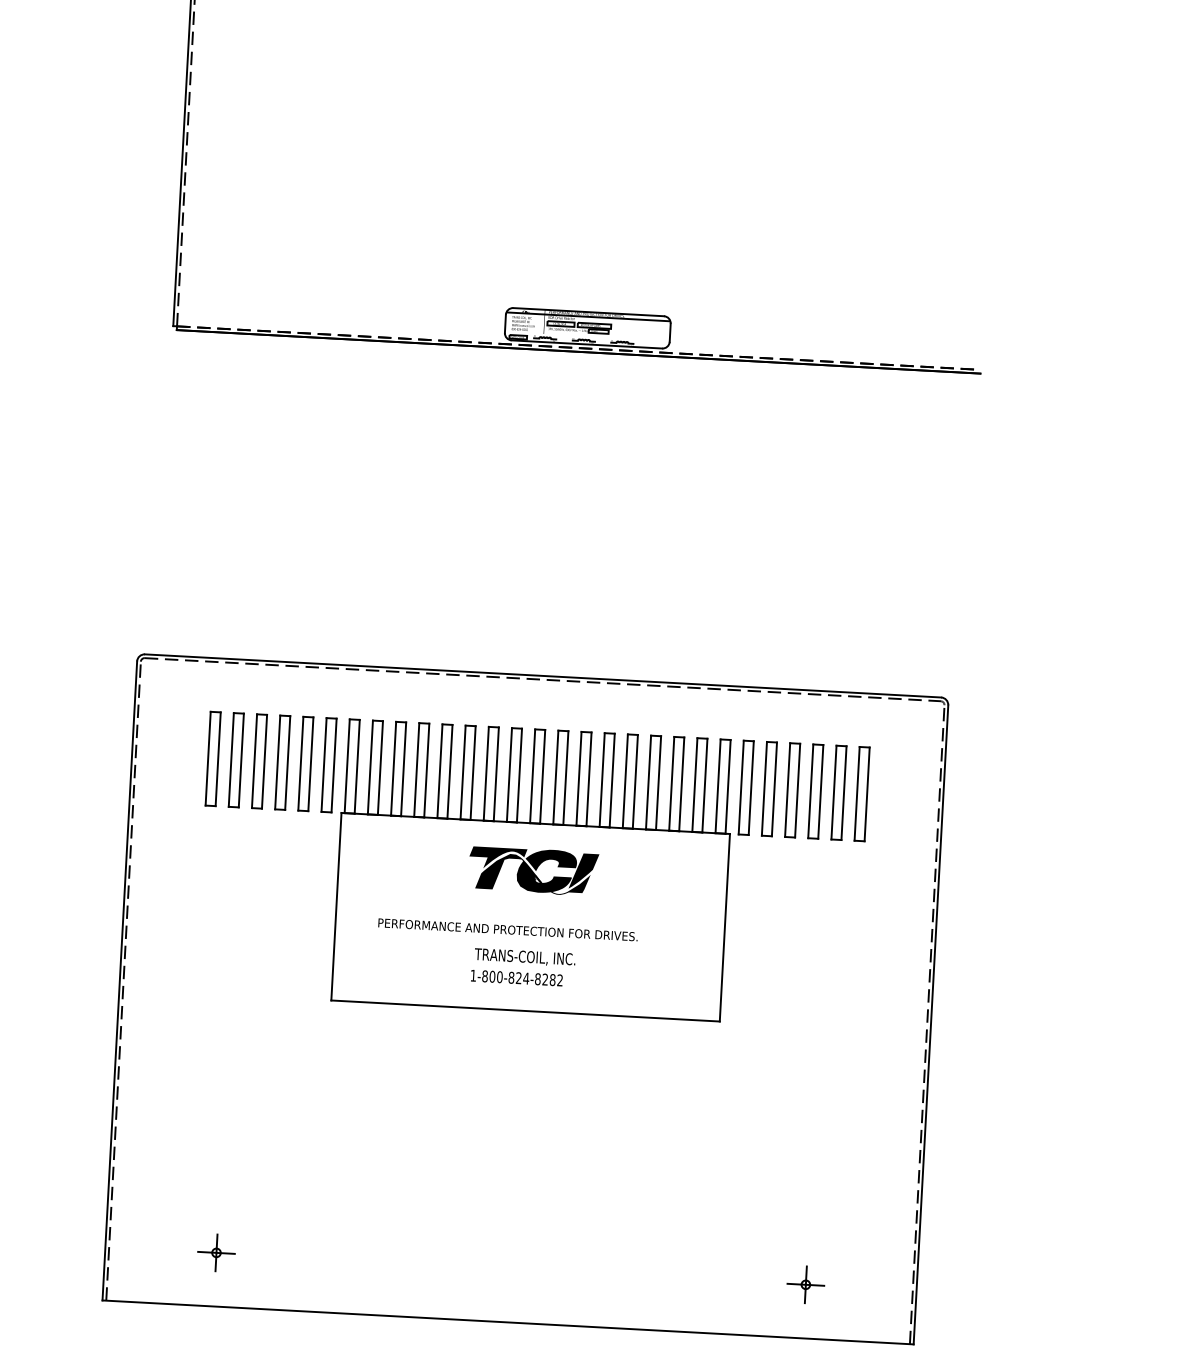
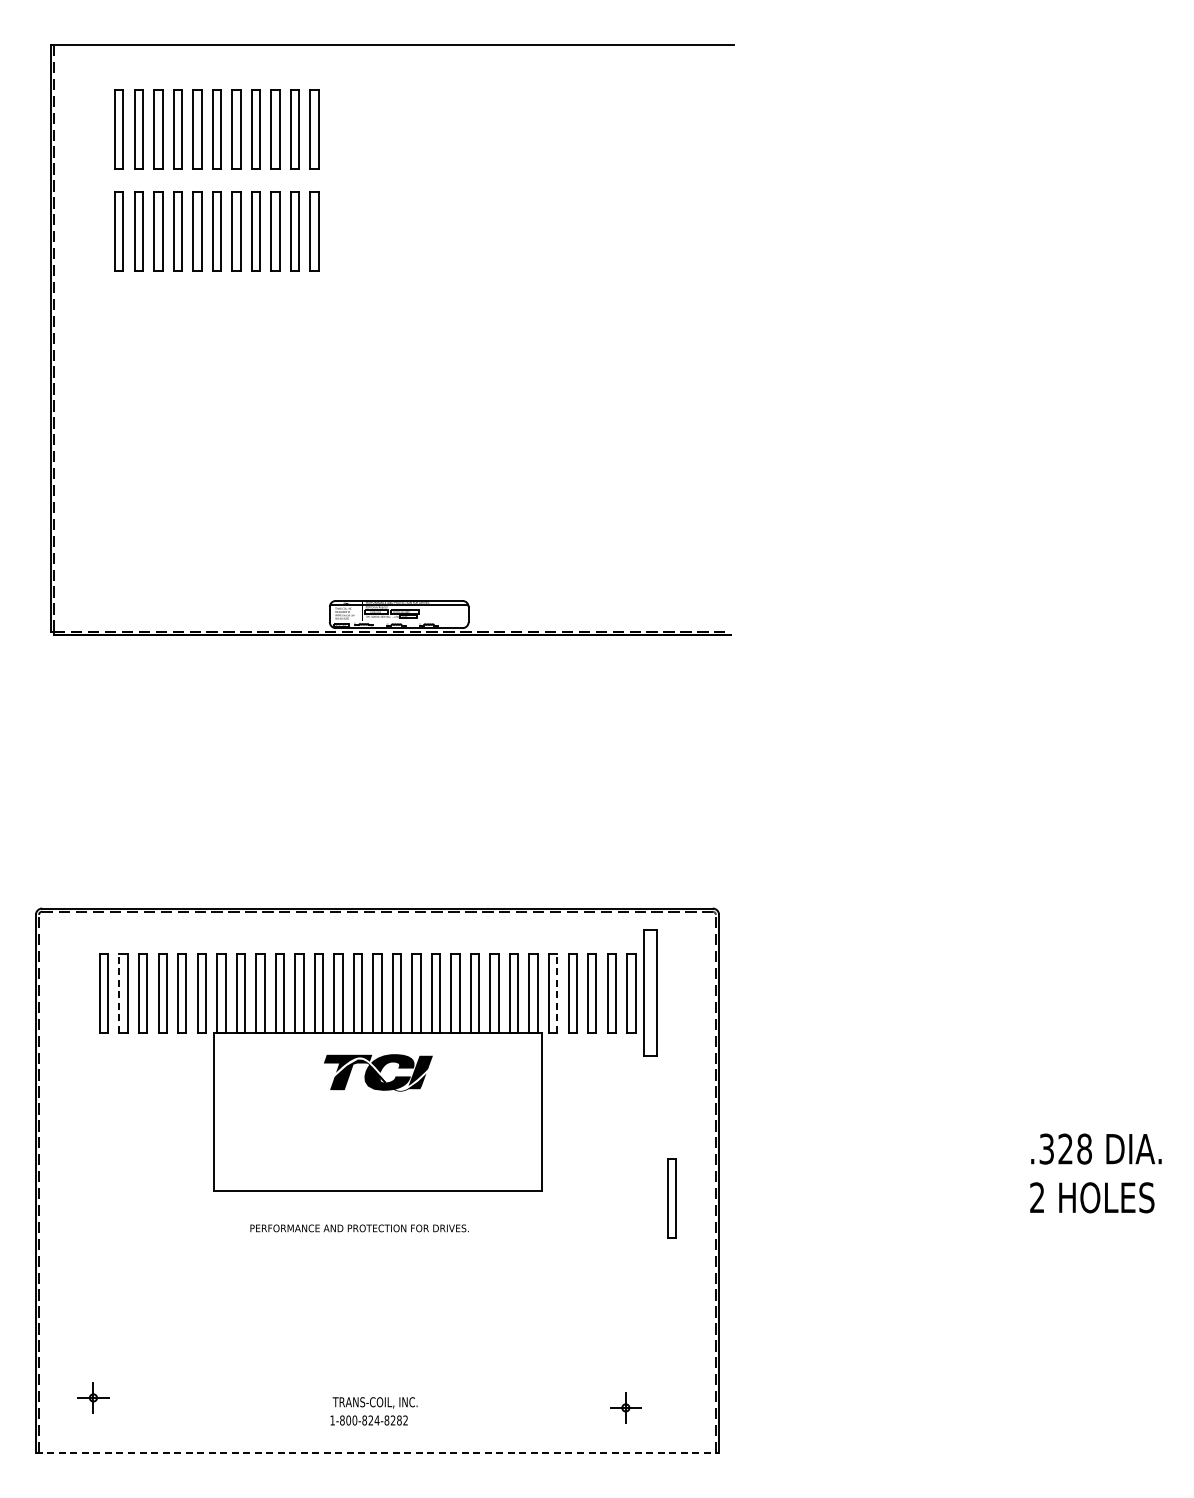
line: (231, 759) -> (119, 992), solid -> dashed
line: (751, 787) -> (557, 992), solid -> dashed
part: (861, 794) -> (650, 993), size x1.6
text: (507, 929) -> (359, 1228), moved
text: (522, 967) -> (373, 1411), moved
part: (873, 1039) -> (671, 1198), added
part: (216, 1252) -> (93, 1397), moved
line: (508, 1322) -> (377, 1453), solid -> dashed

